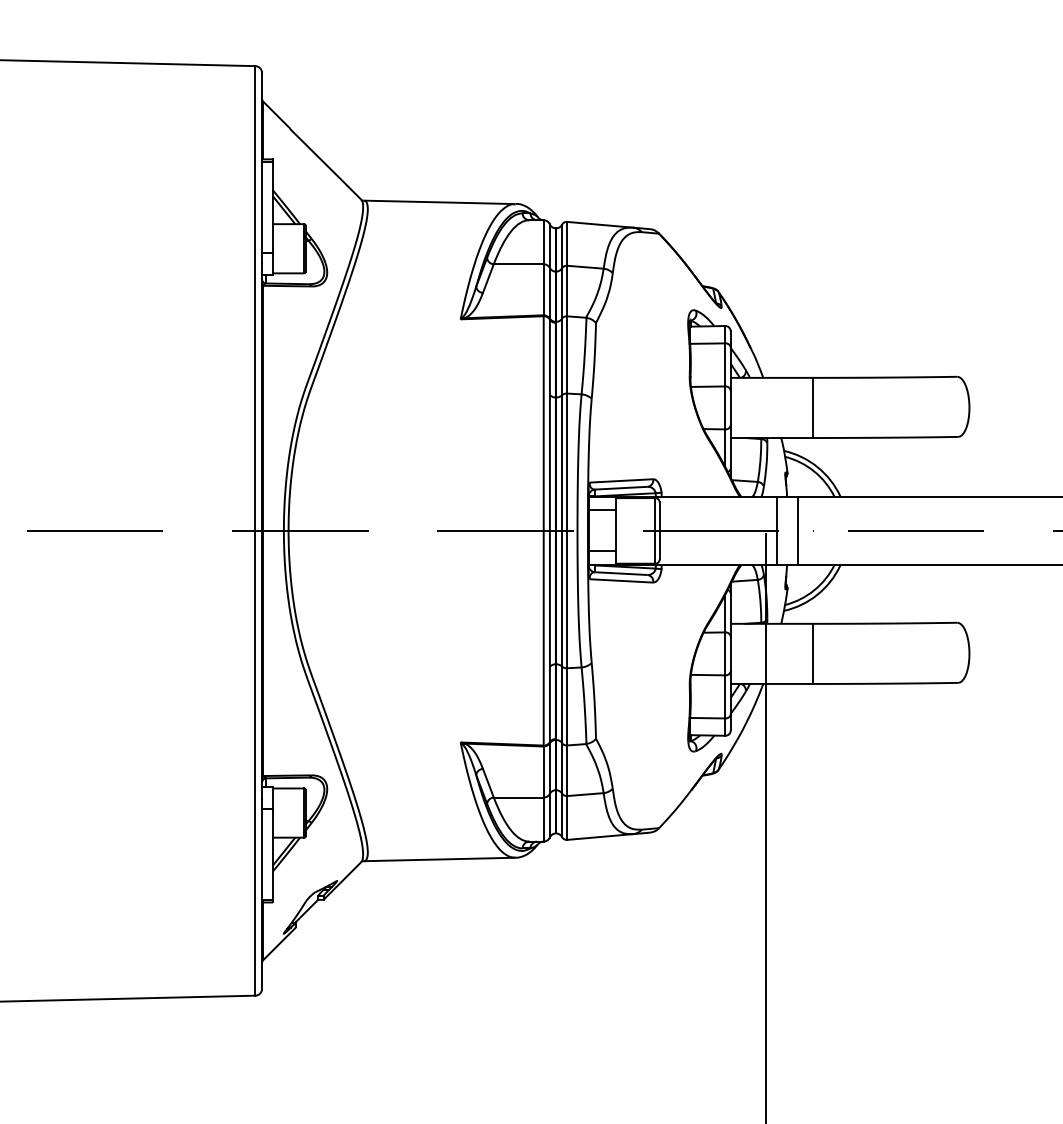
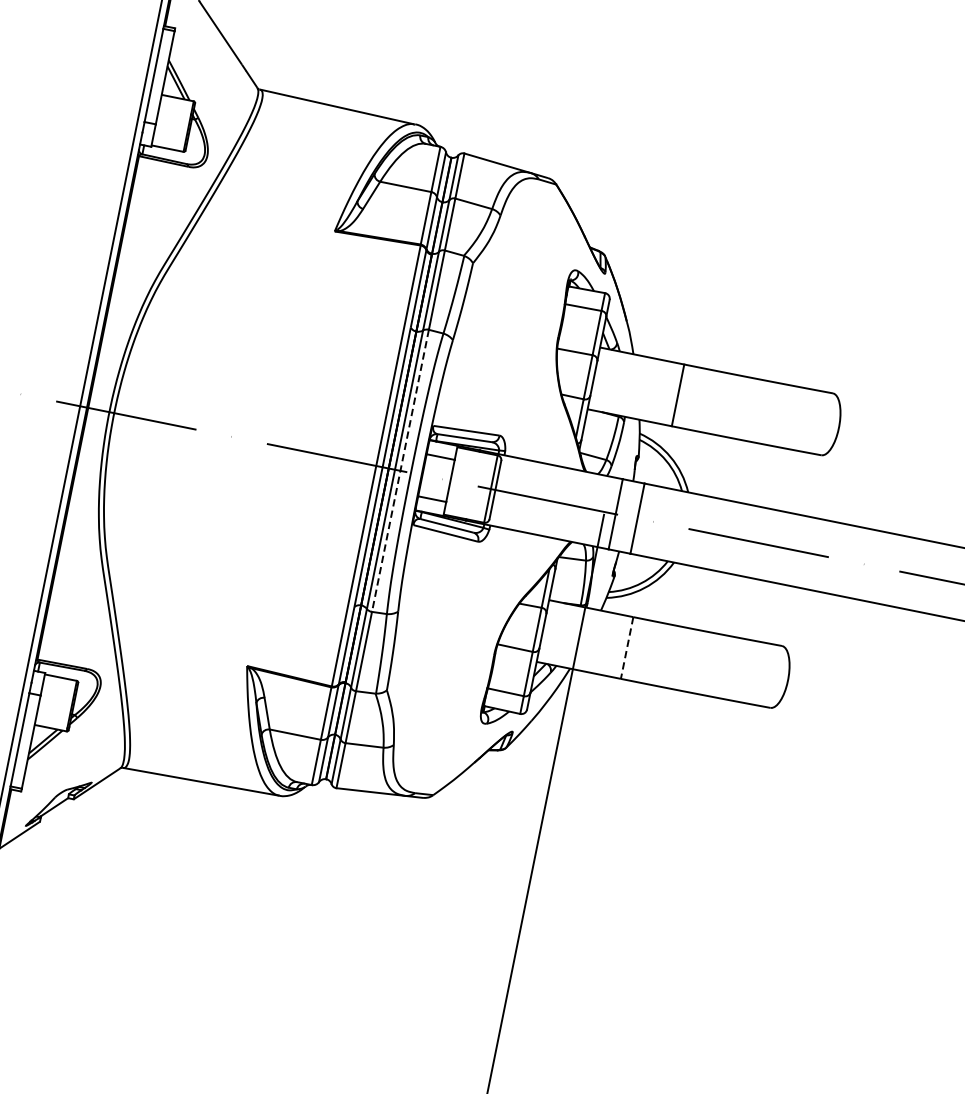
line: (567, 531) -> (400, 471), solid -> dashed
line: (812, 654) -> (626, 648), solid -> dashed

